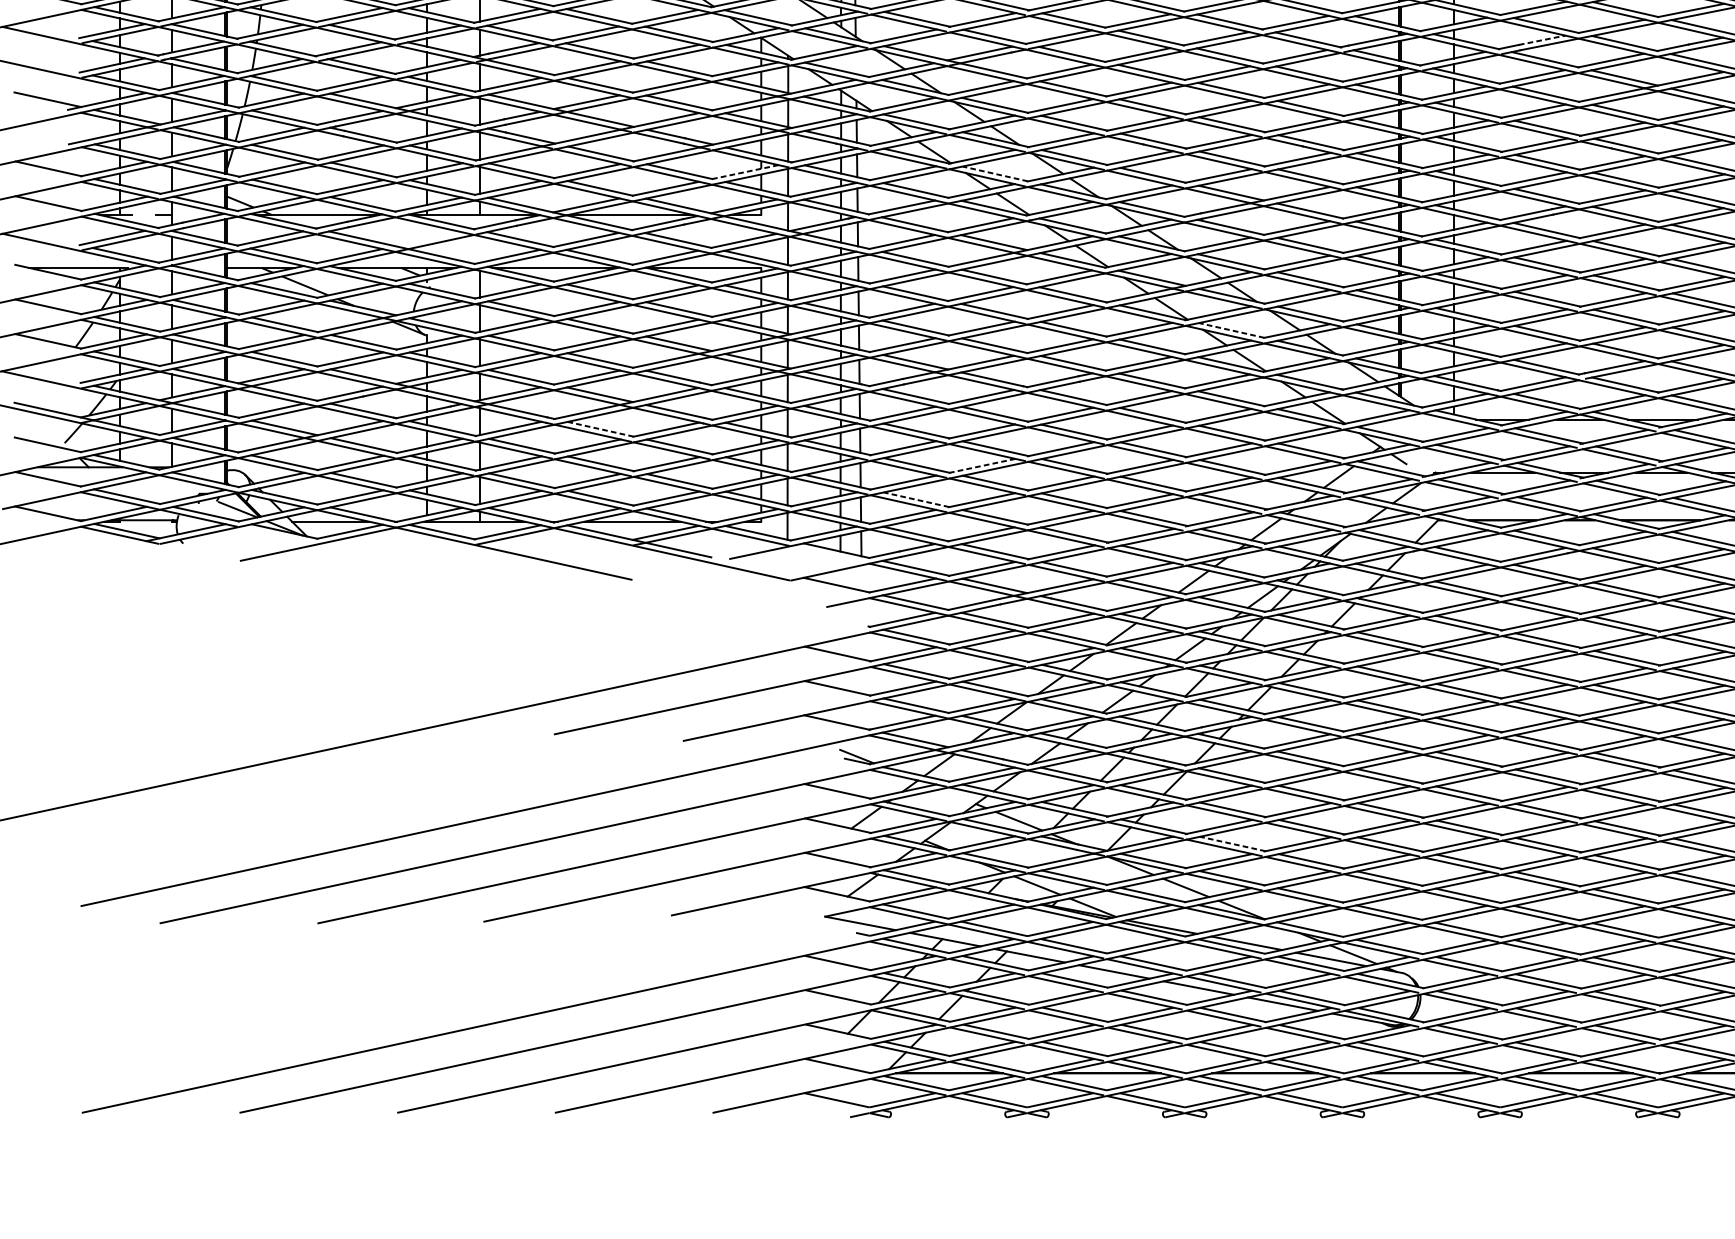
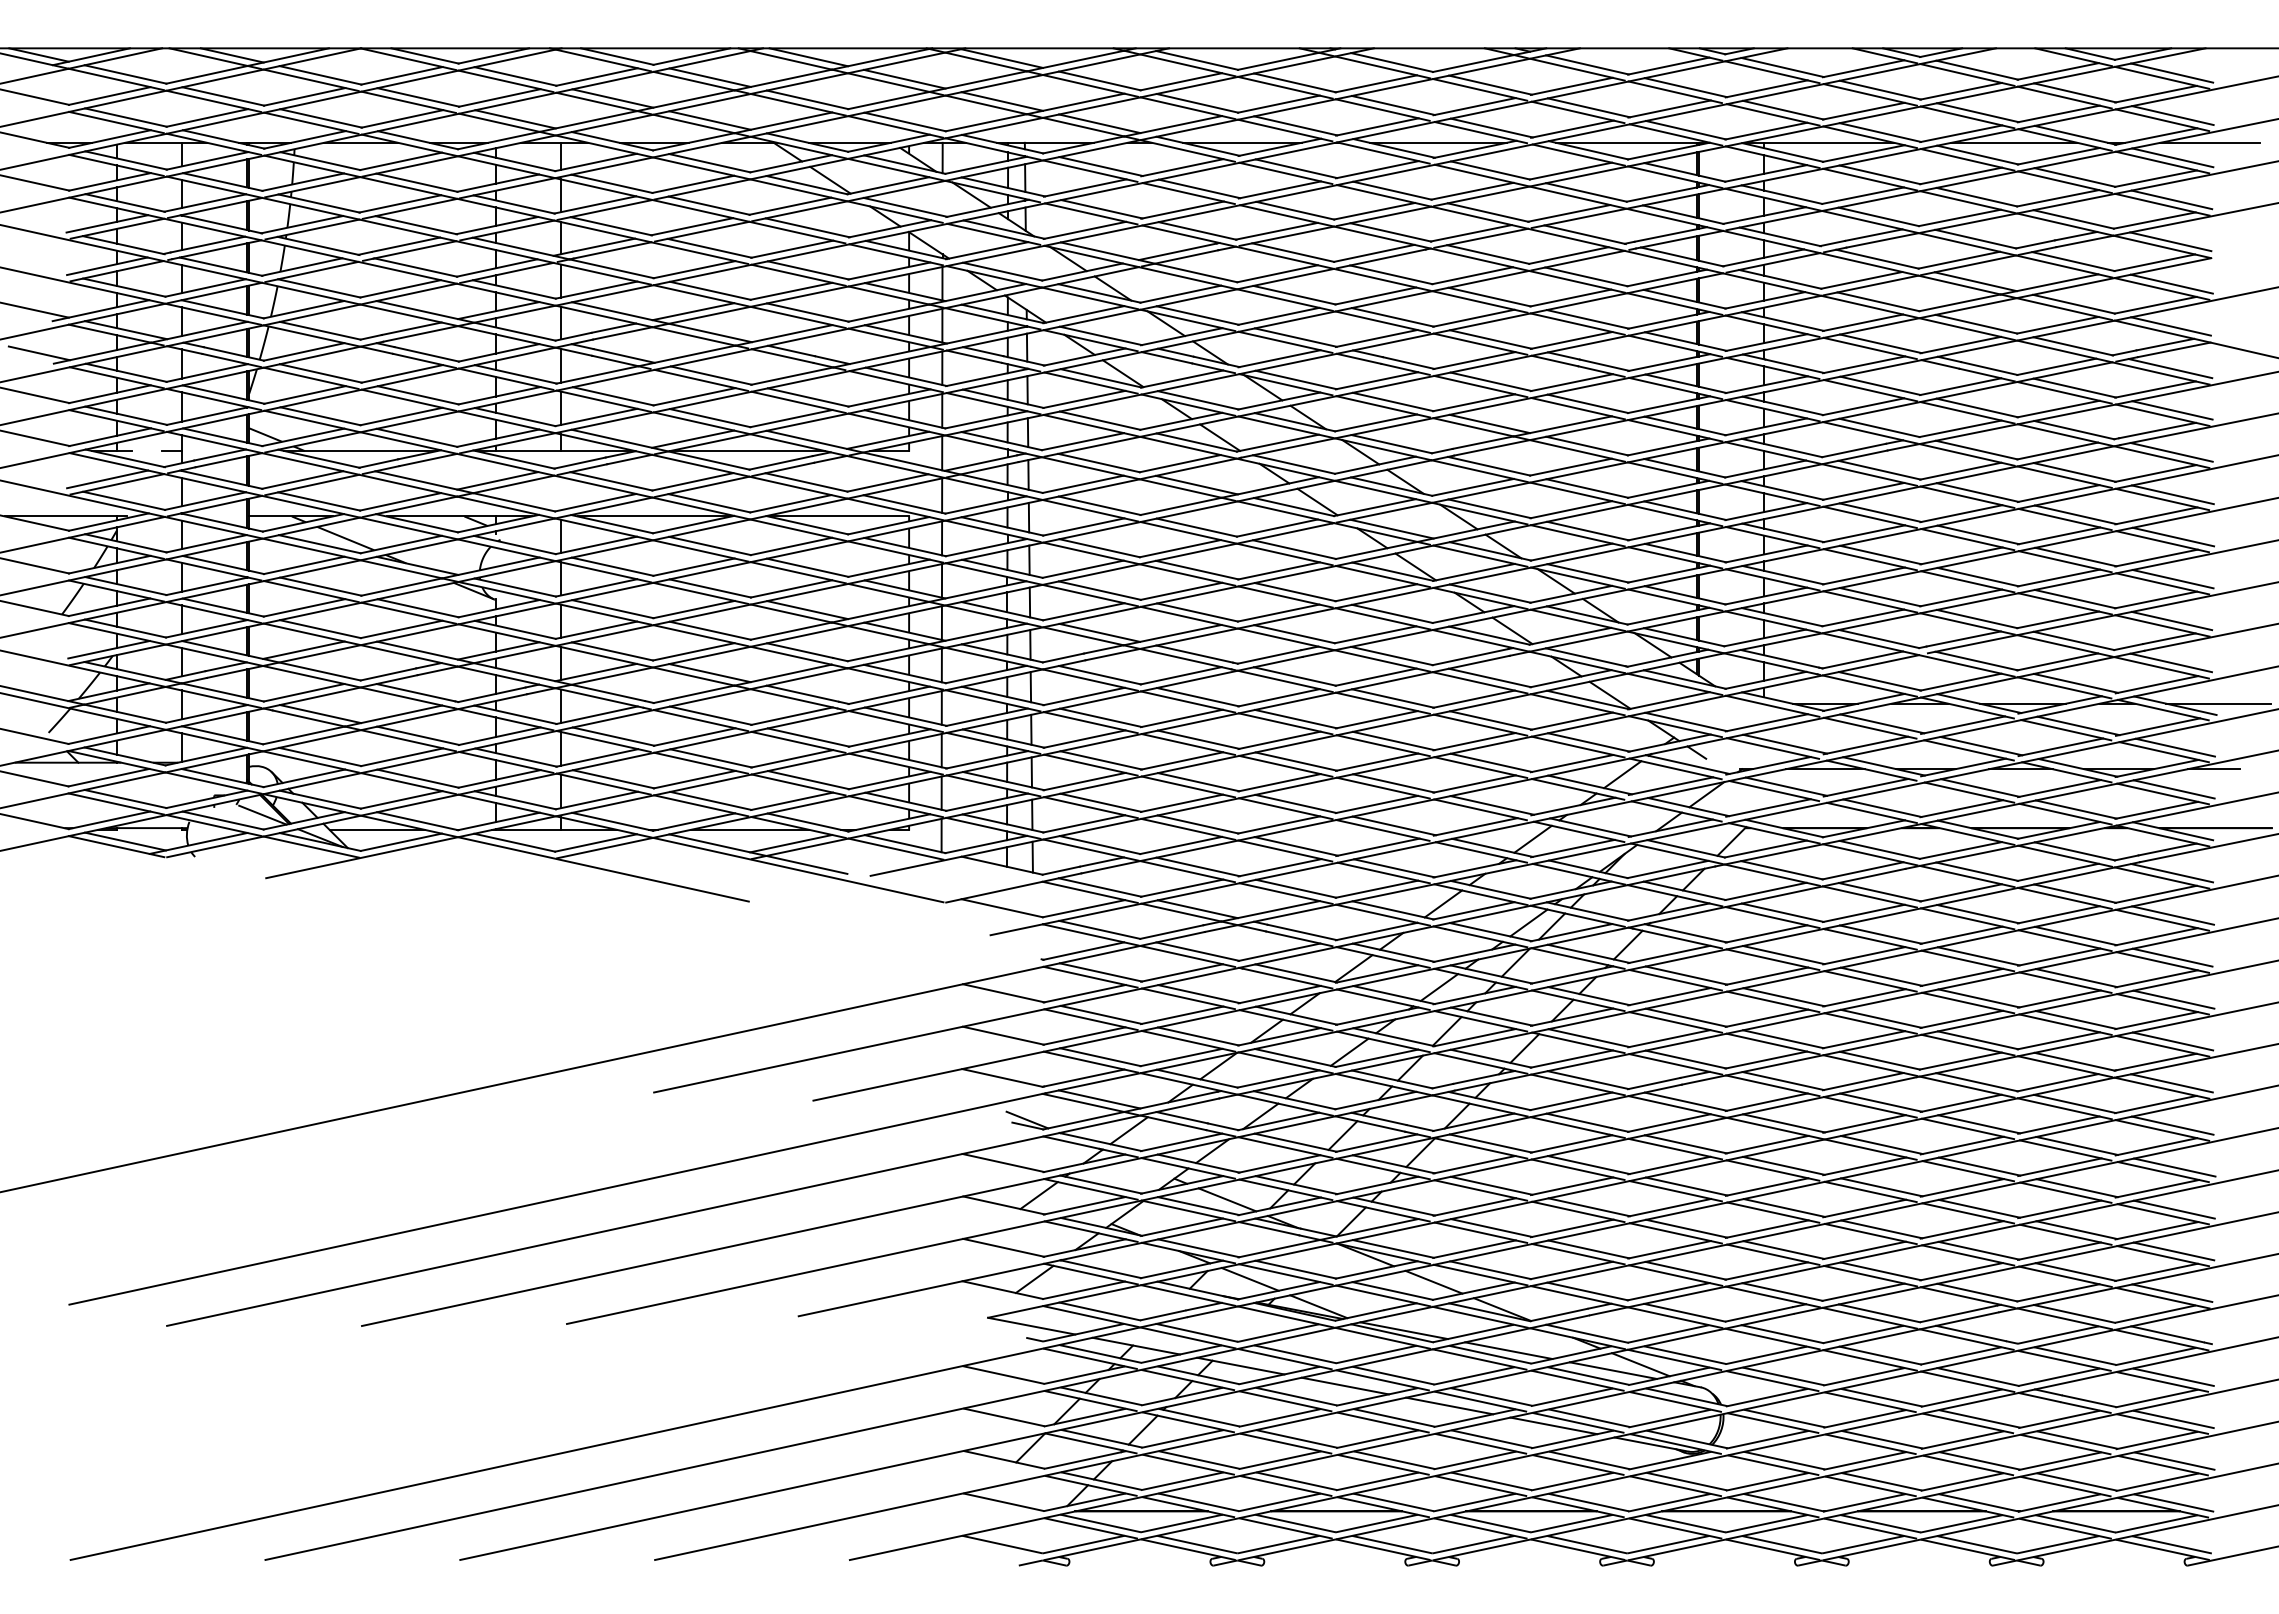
line: (1542, 40) -> (1874, 235), dashed -> solid
line: (56, 136) -> (38, 353), added
line: (745, 172) -> (889, 398), dashed -> solid
line: (994, 174) -> (1197, 400), dashed -> solid
line: (428, 238) -> (497, 480), added
line: (1231, 330) -> (1489, 593), dashed -> solid
line: (600, 429) -> (710, 715), dashed -> solid
line: (982, 465) -> (1182, 760), dashed -> solid
line: (916, 499) -> (1100, 802), dashed -> solid
line: (277, 535) -> (311, 846), added
line: (1232, 844) -> (1491, 1228), dashed -> solid

